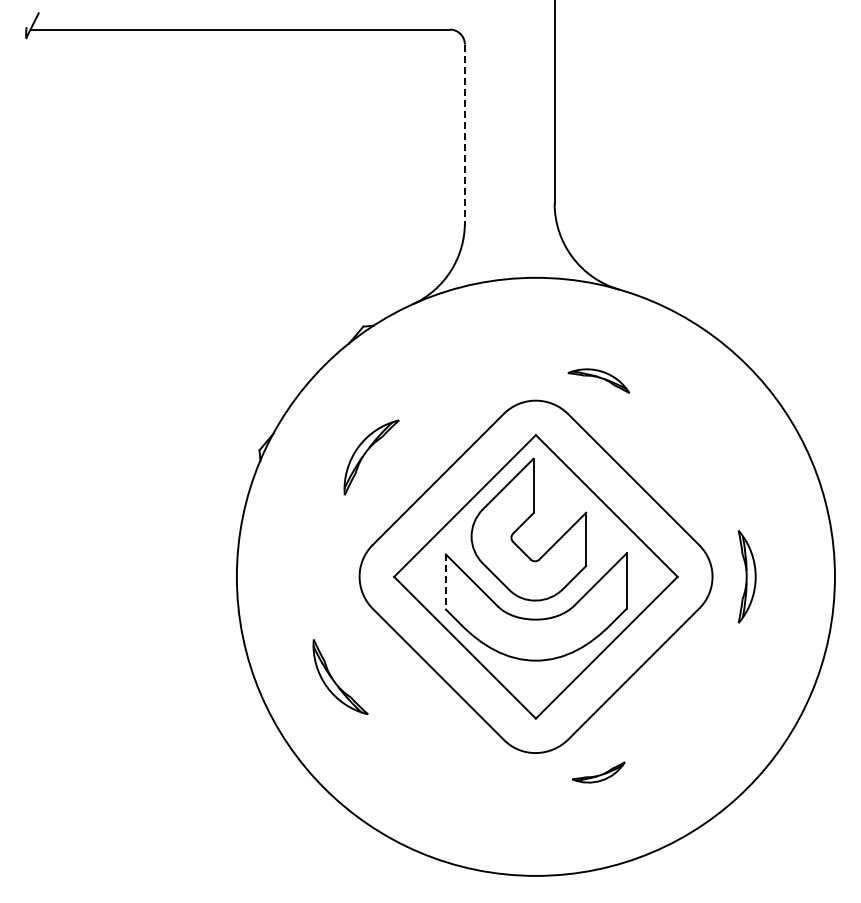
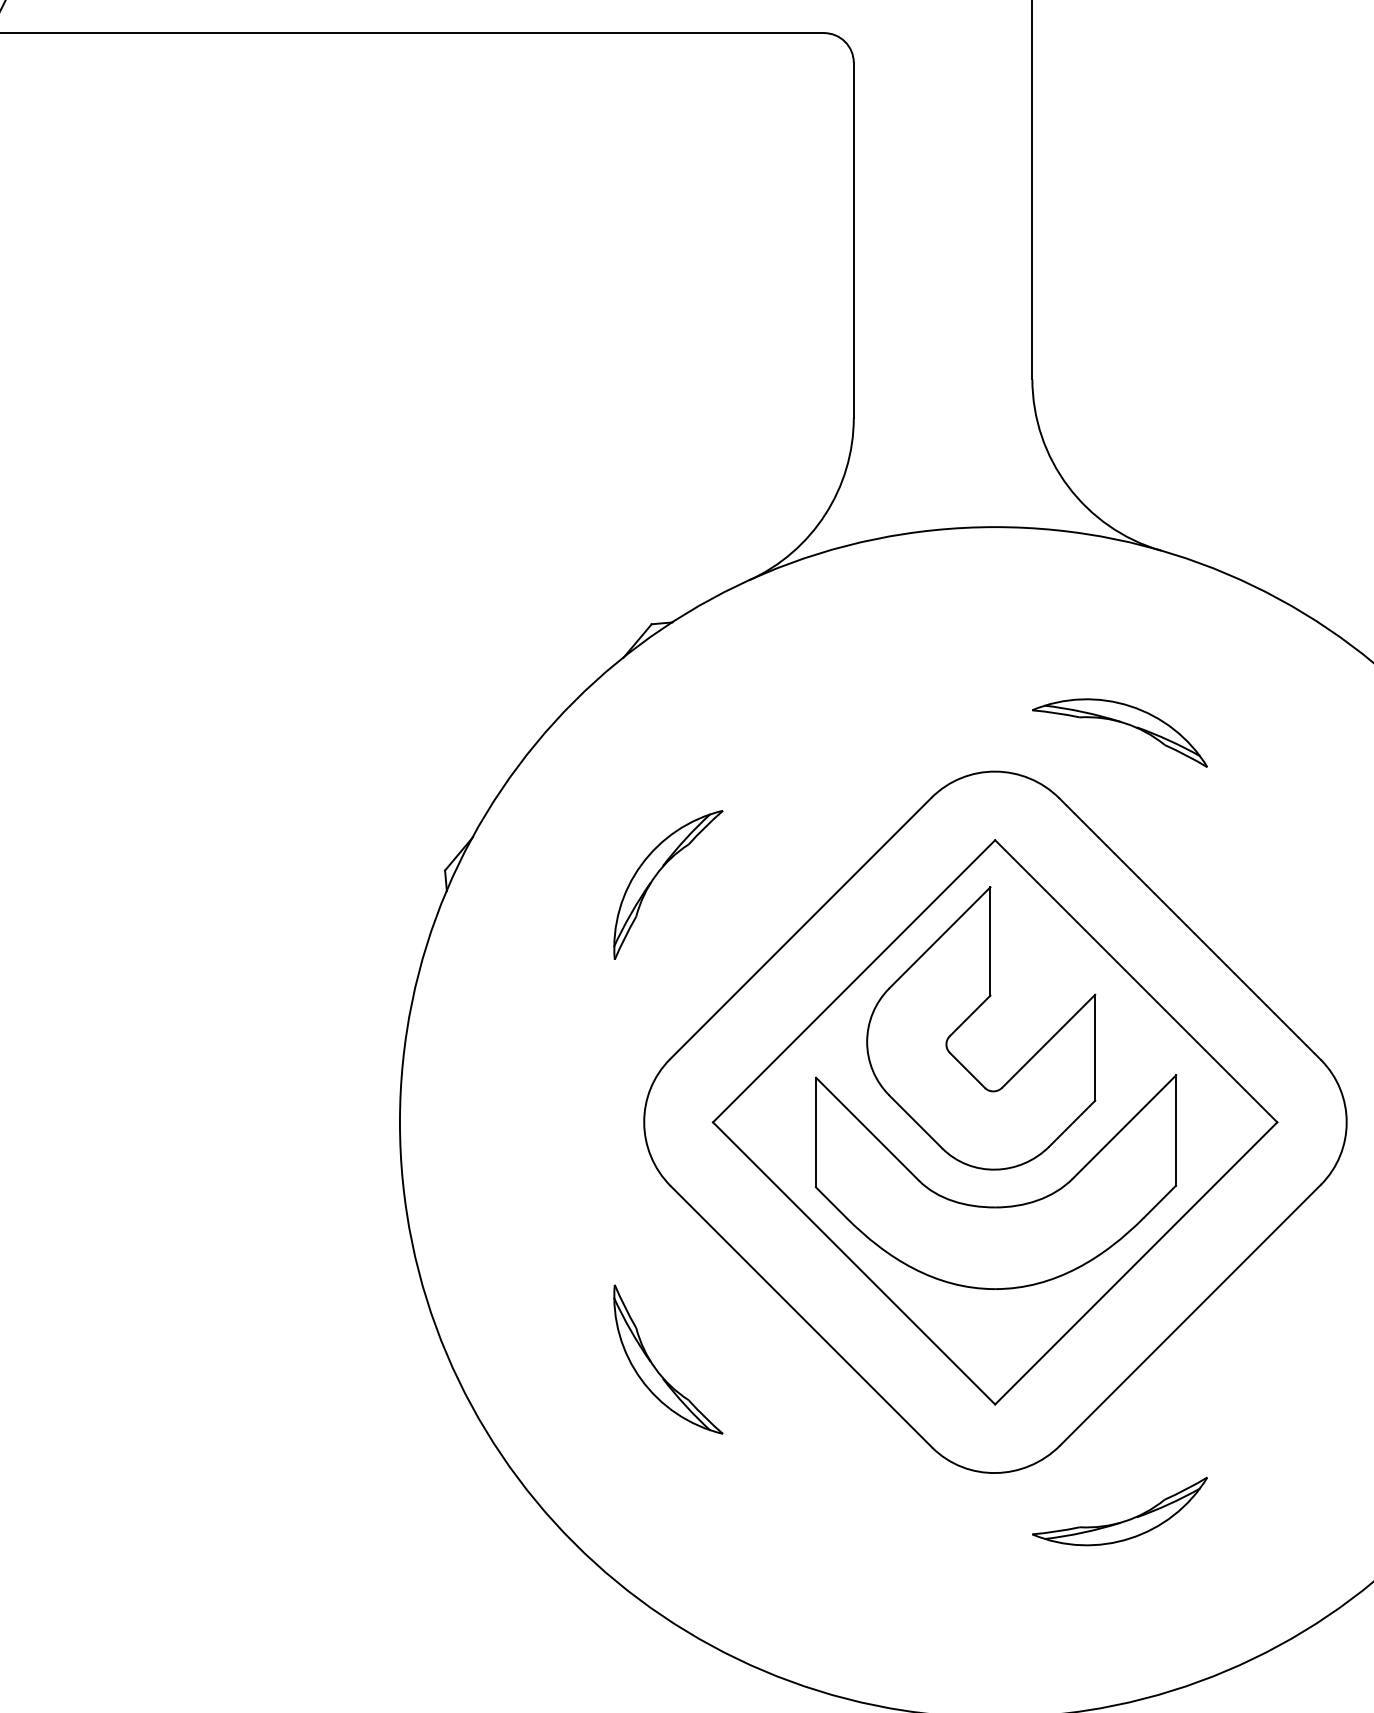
line: (464, 134) -> (853, 241), dashed -> solid
part: (598, 380) -> (1119, 731), size x1.43
line: (445, 582) -> (815, 1133), dashed -> solid
part: (335, 681) -> (657, 1368), moved
part: (598, 772) -> (1119, 1511), size x1.67

